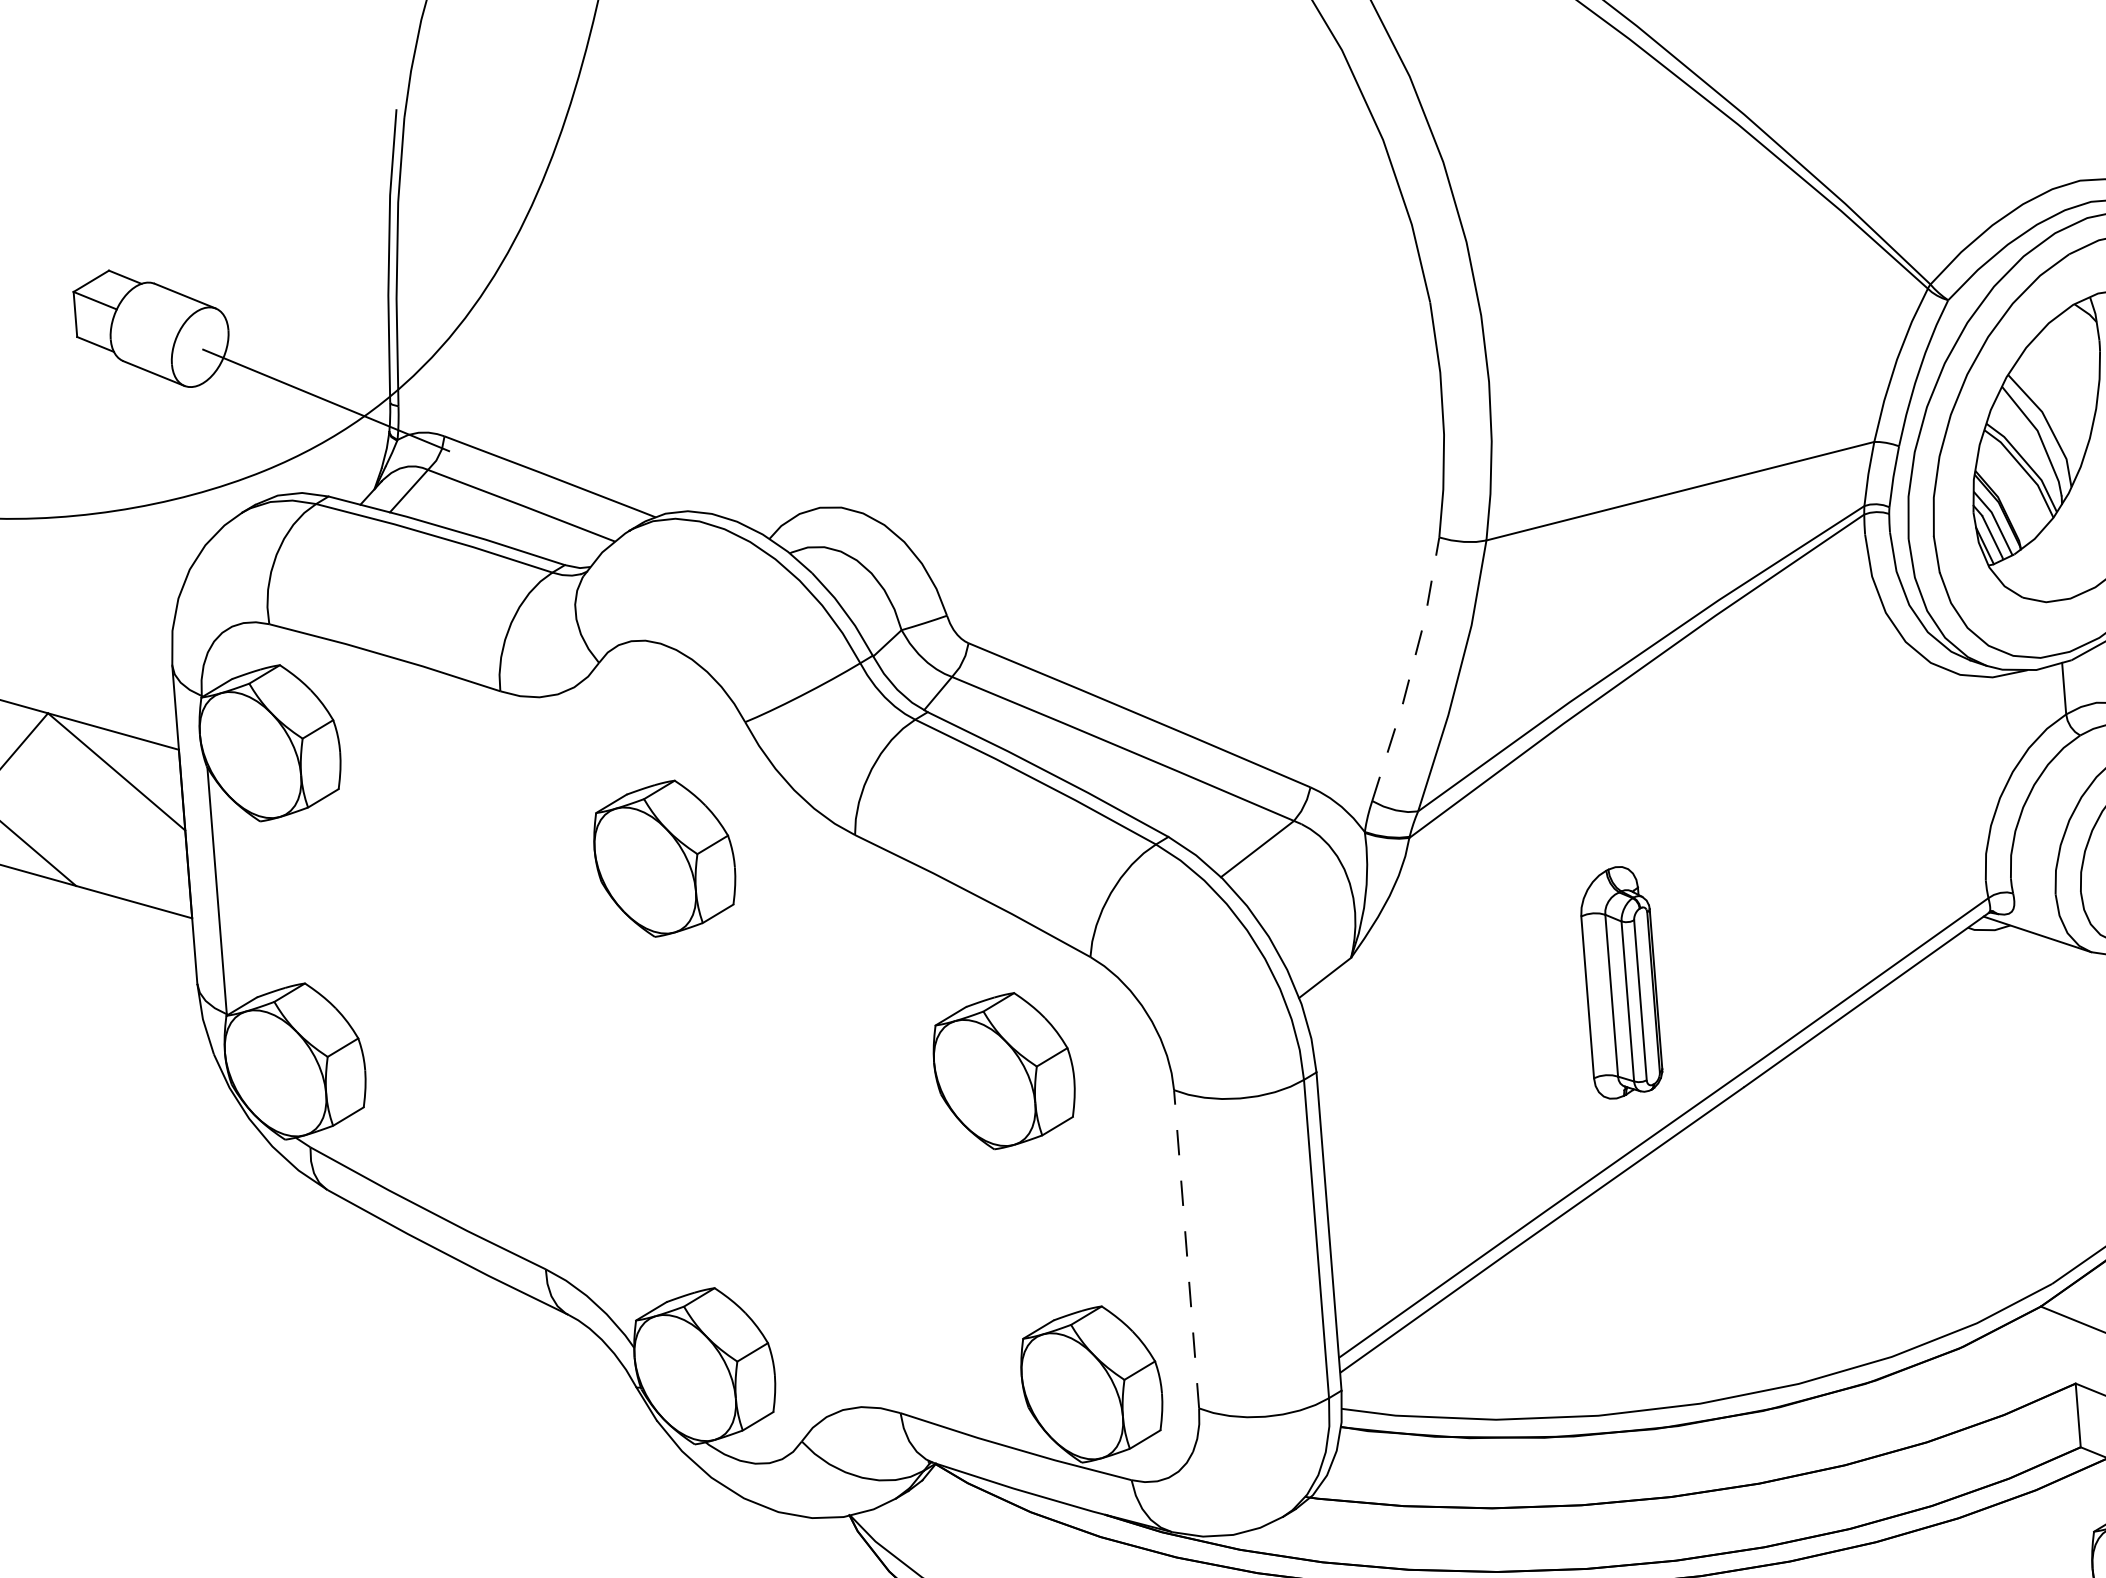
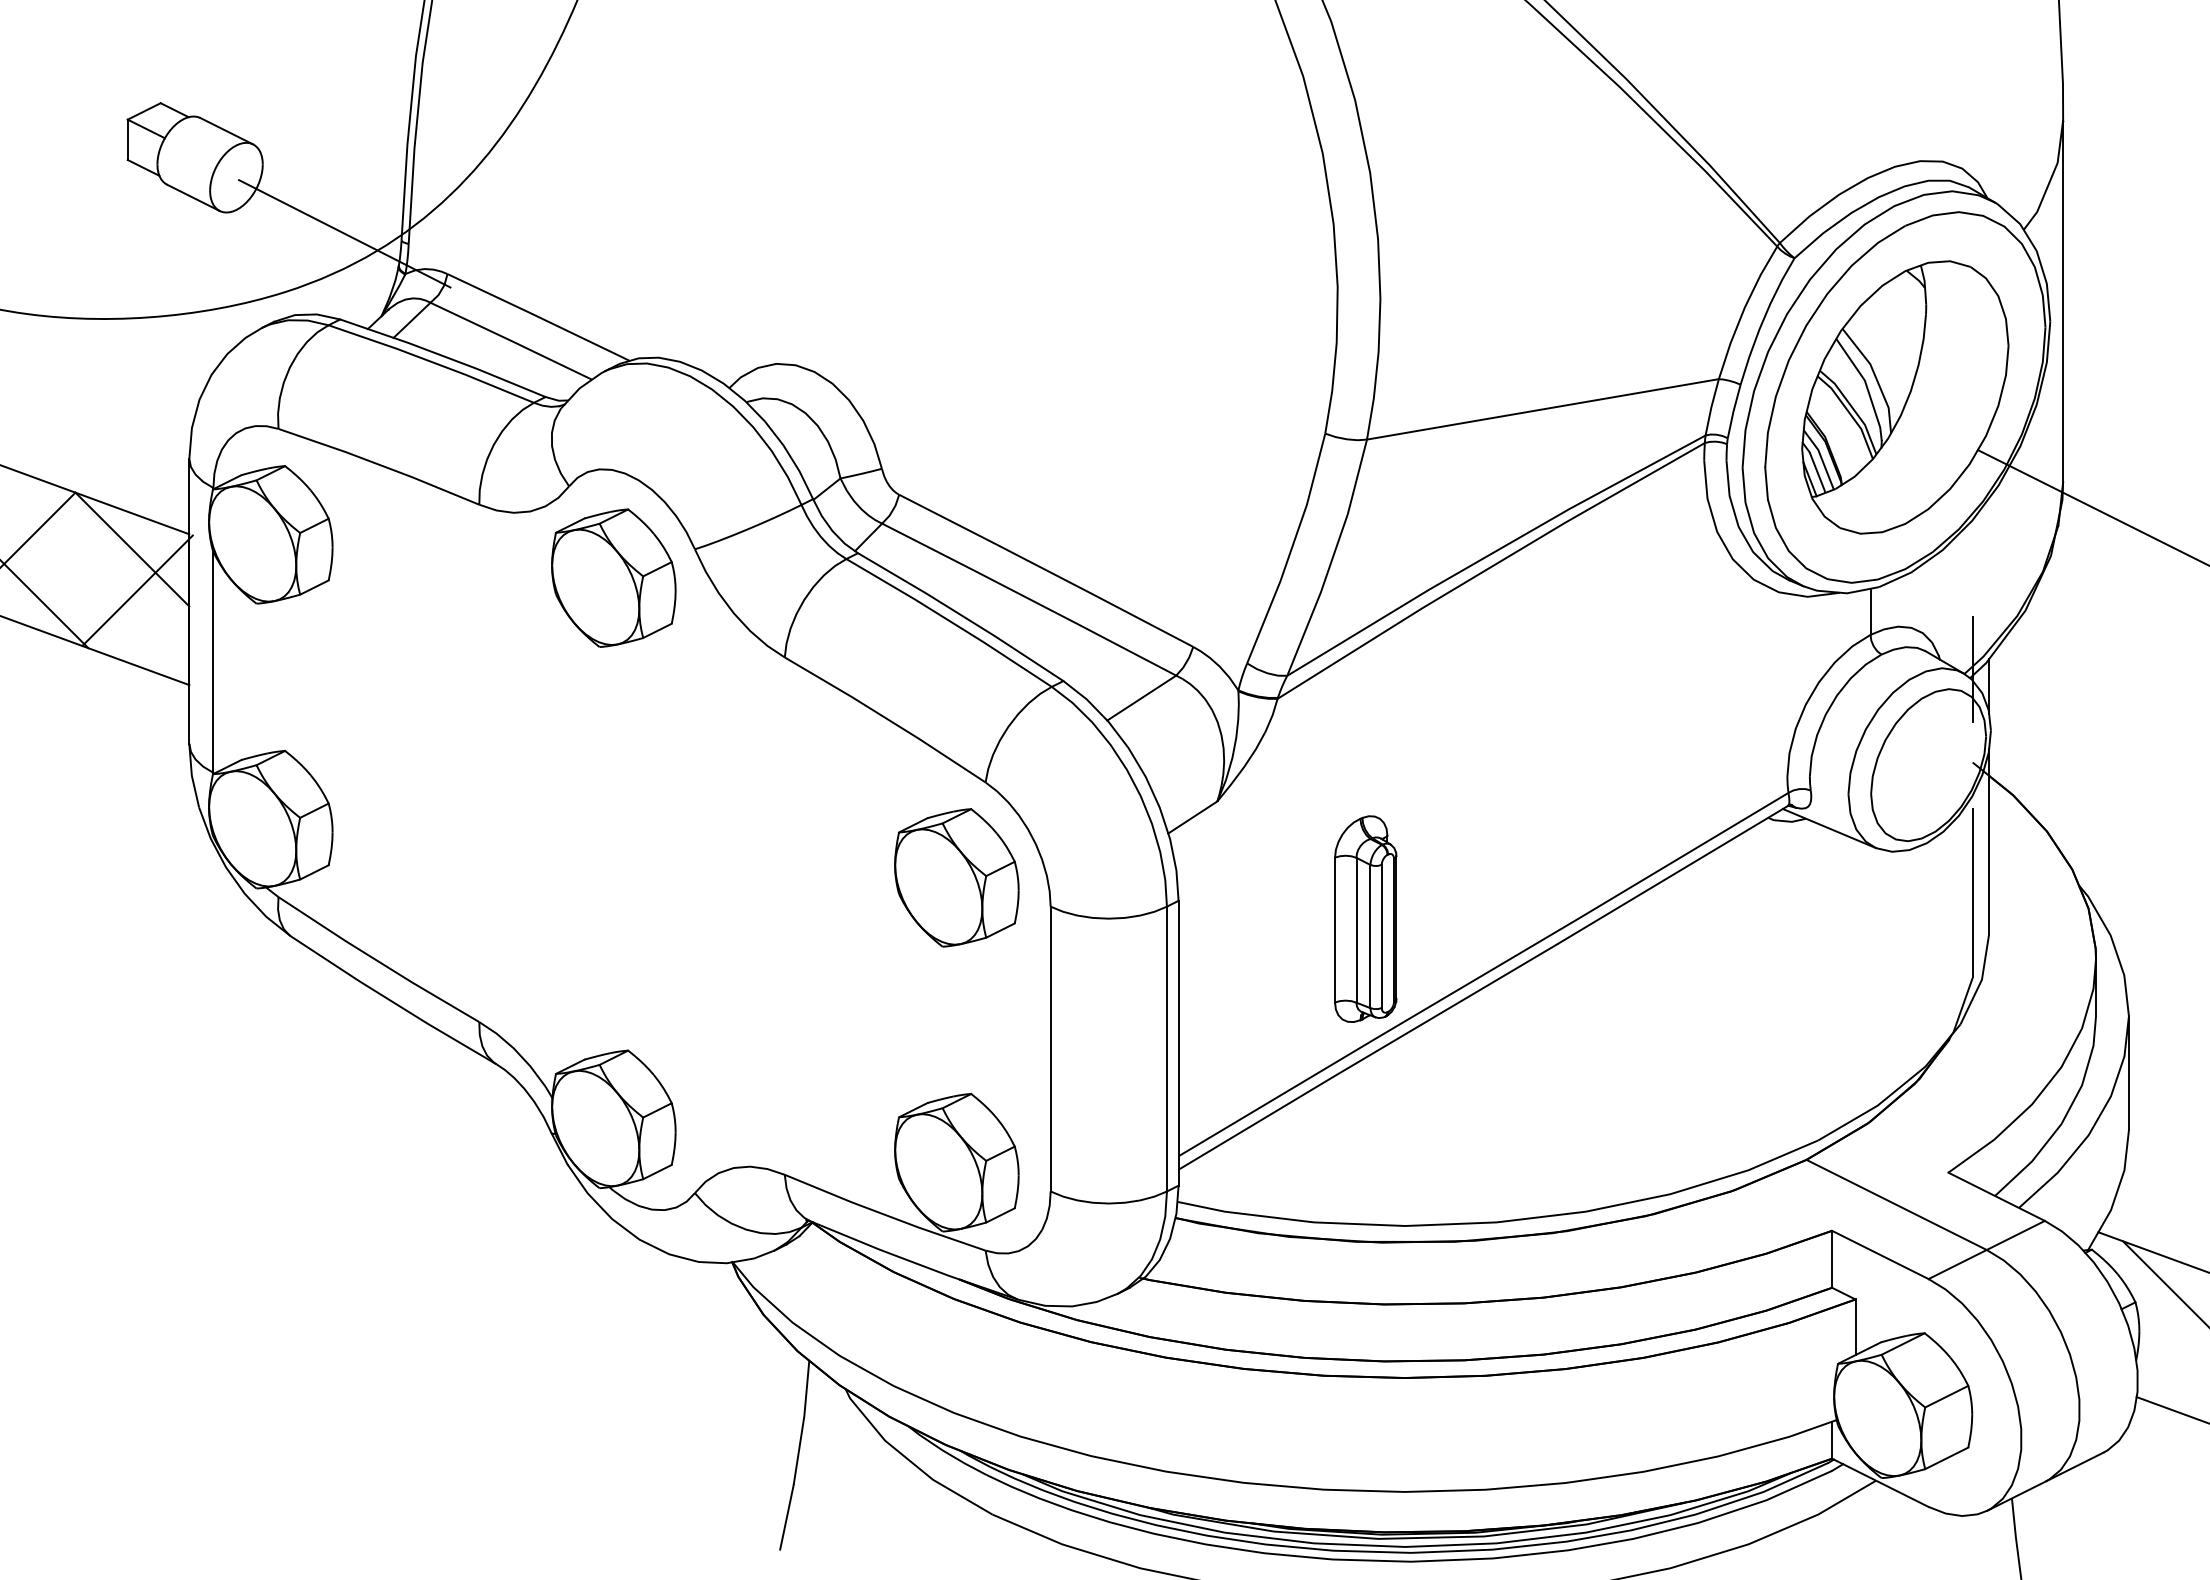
line: (1411, 671) -> (1291, 550), dashed -> solid
line: (125, 817) -> (137, 590), added
part: (664, 858) -> (613, 577), moved
part: (1620, 981) -> (1365, 918), moved
part: (1003, 1070) -> (956, 877), moved
line: (1186, 1248) -> (1050, 1048), dashed -> solid

